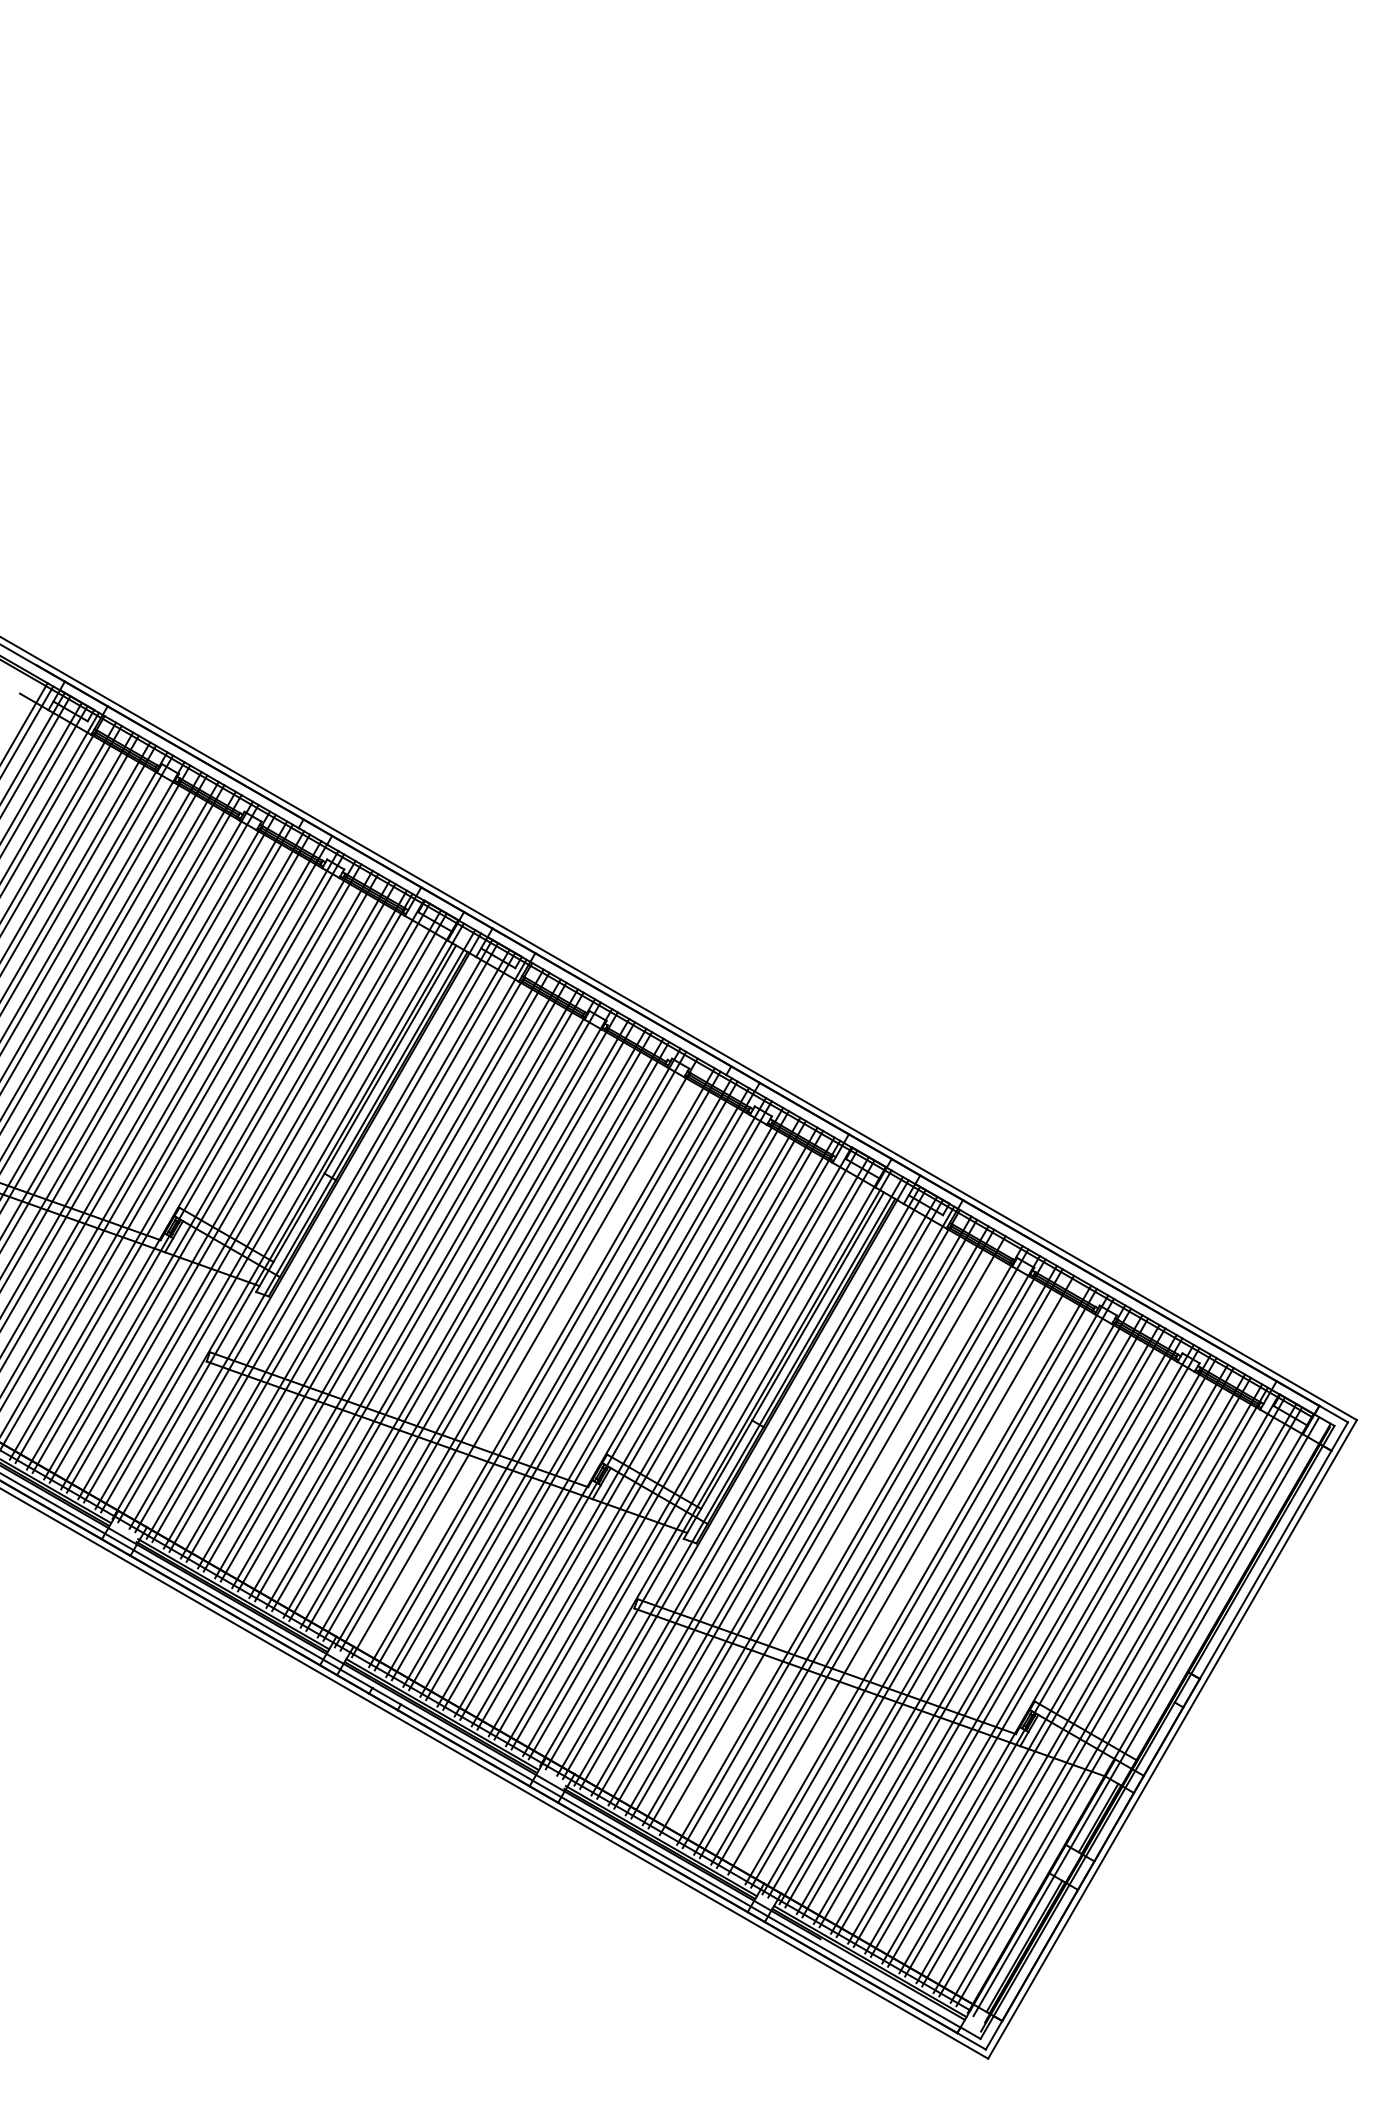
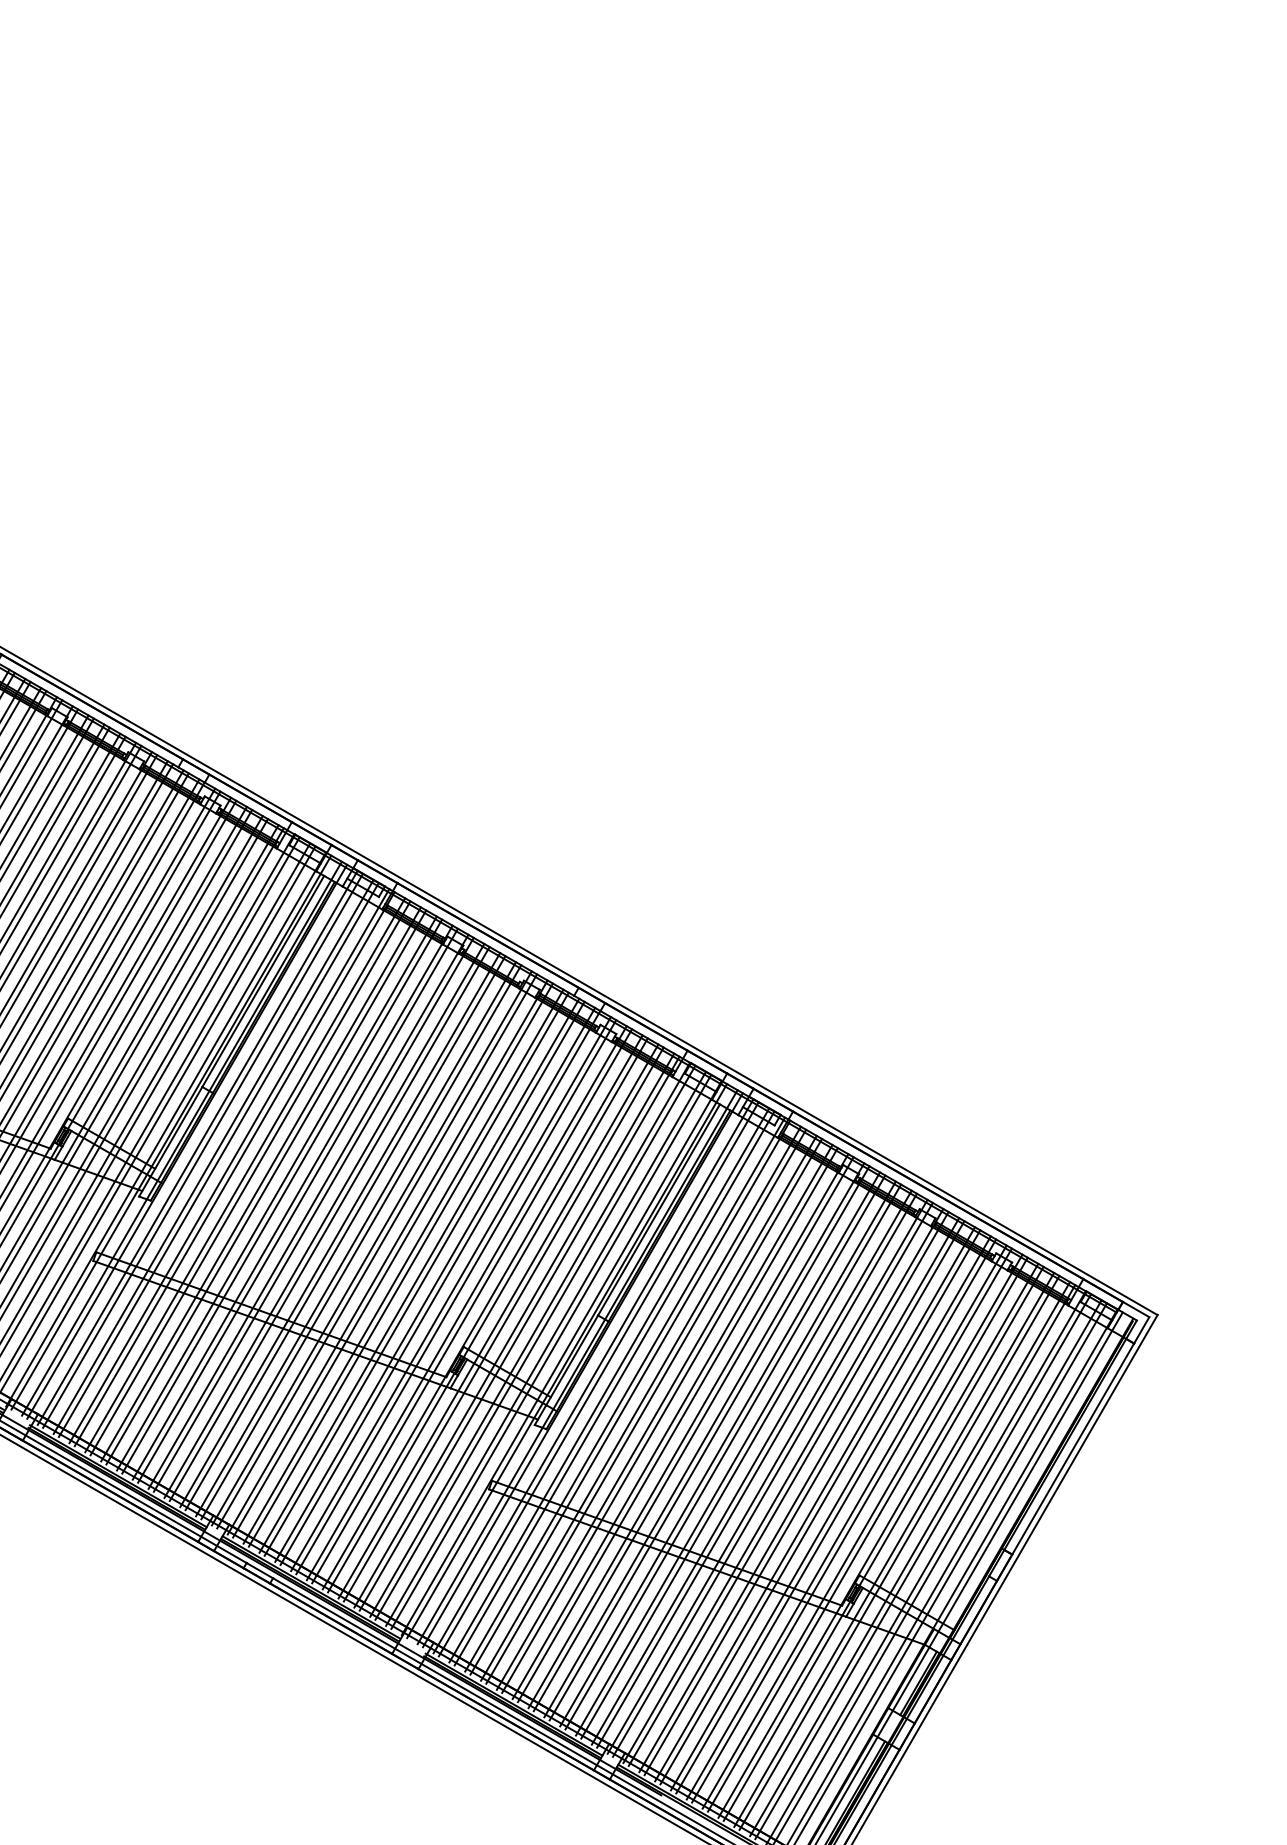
line: (530, 1360) -> (392, 1259), added
line: (838, 1538) -> (677, 1424), added
line: (906, 1578) -> (740, 1461), added

